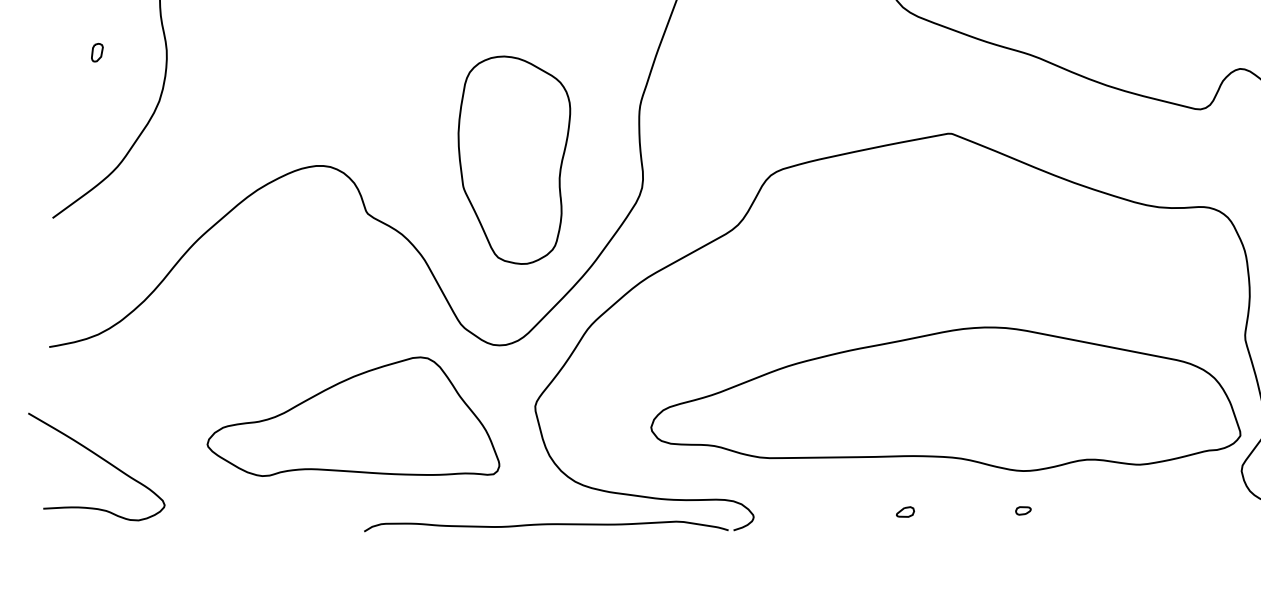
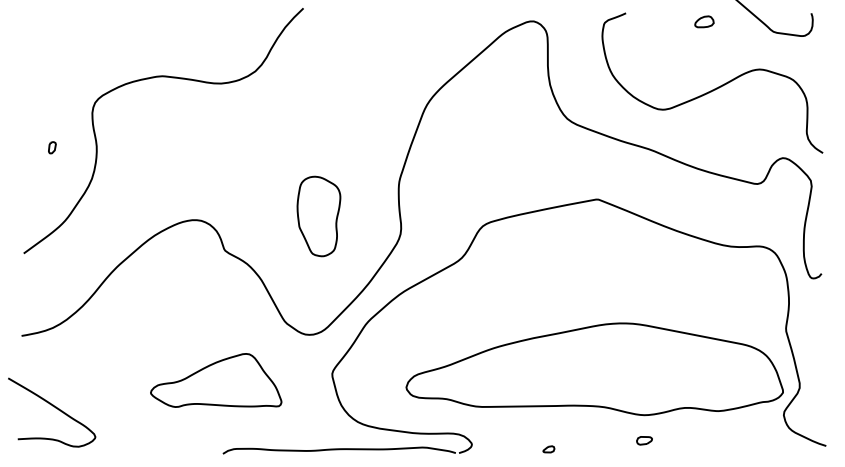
part: (513, 160) -> (318, 216), size x0.6
part: (354, 416) -> (216, 380), size x0.7
part: (1022, 510) -> (643, 440), size x1.6
part: (904, 512) -> (548, 449), moved

